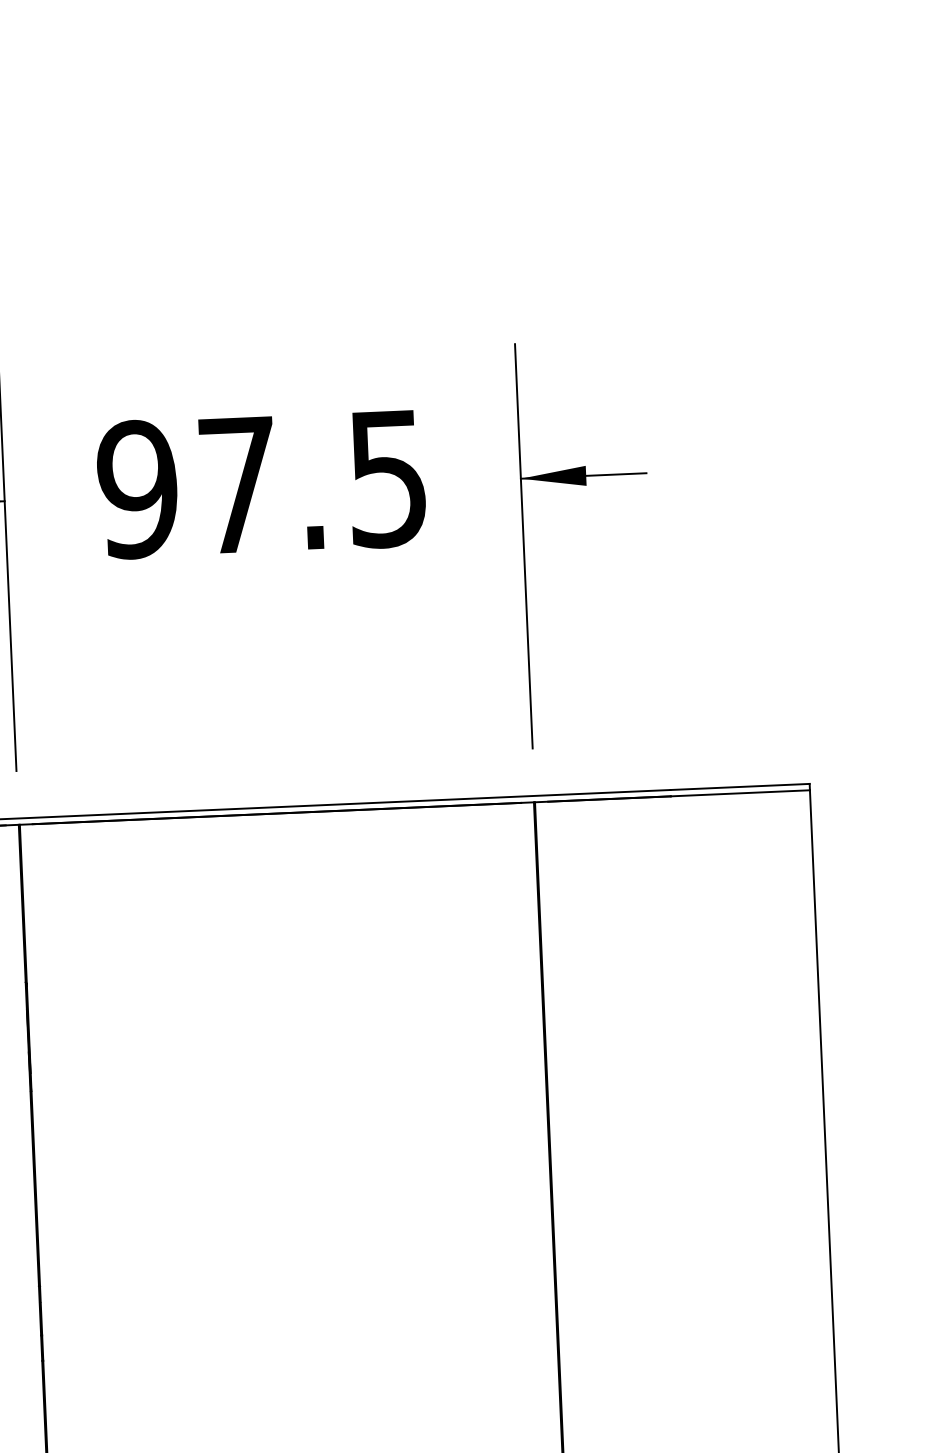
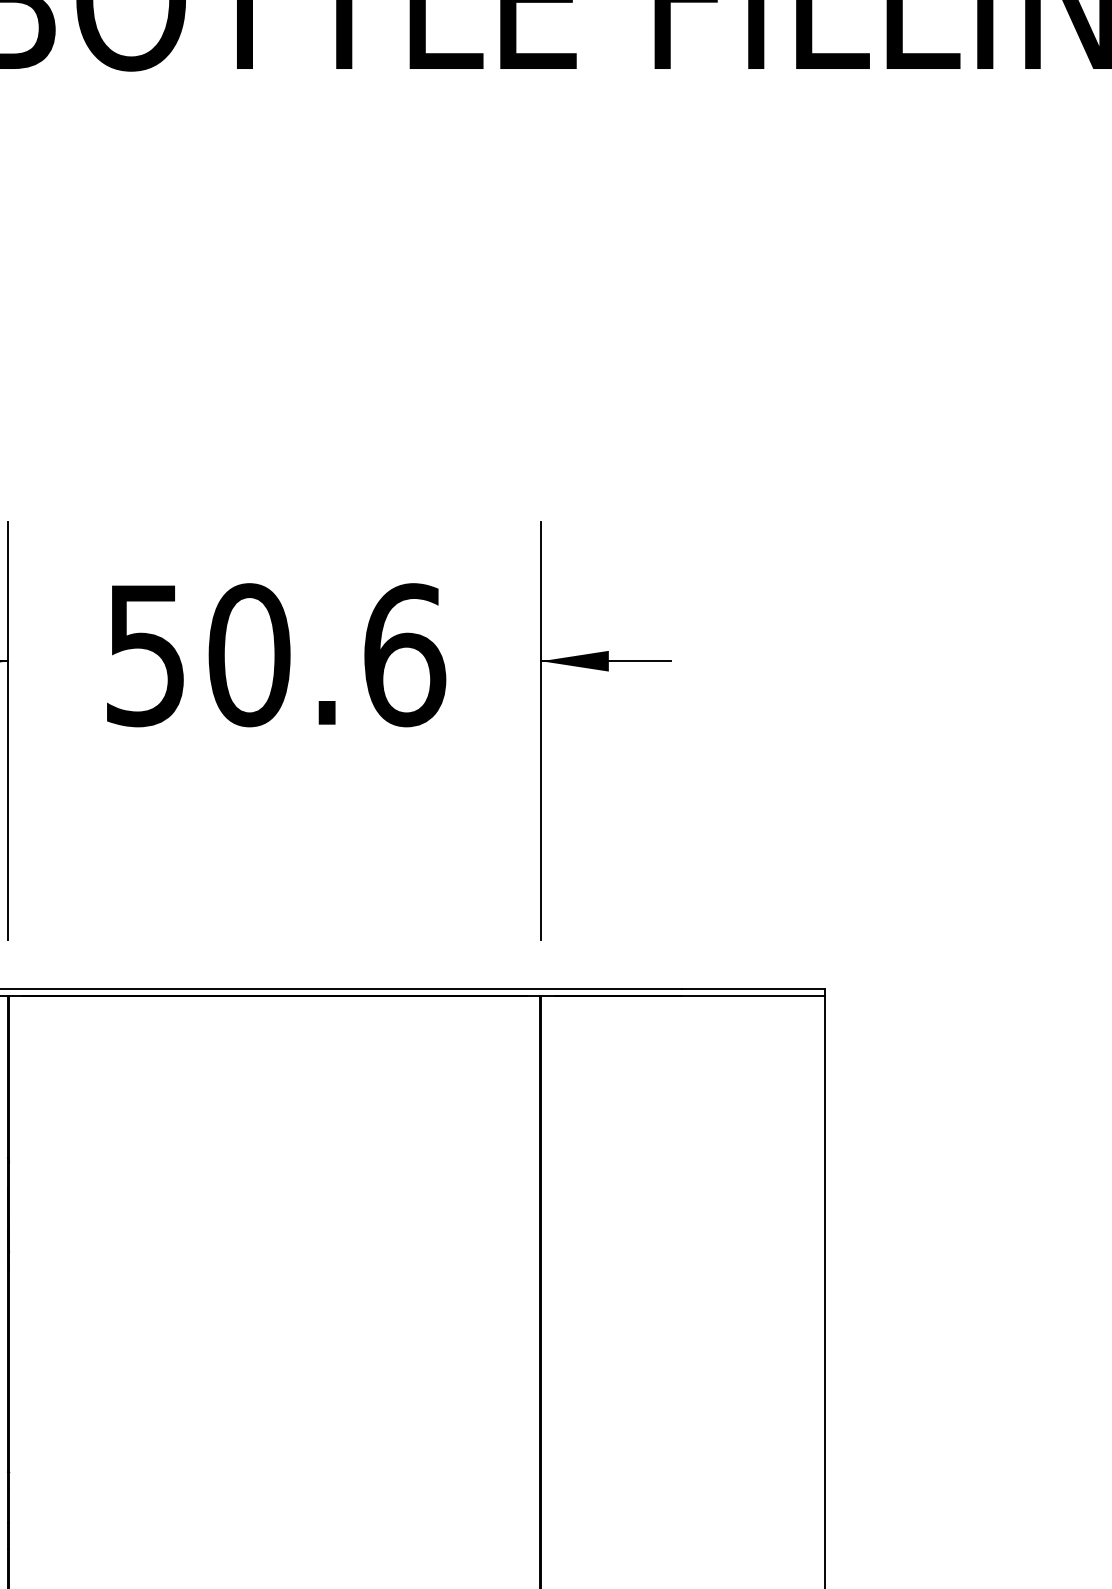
text: (263, 484) -> (275, 655), 97.5 -> 50.6

